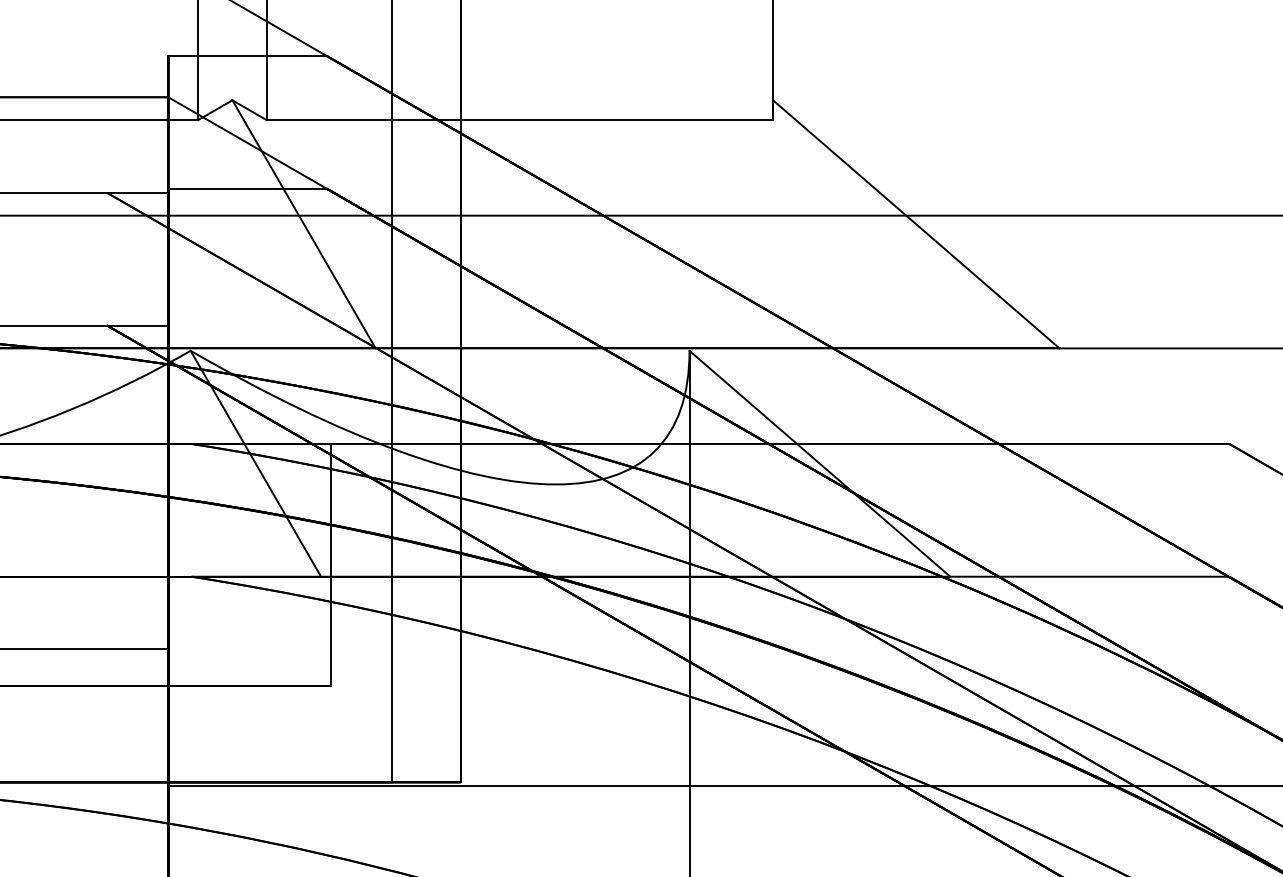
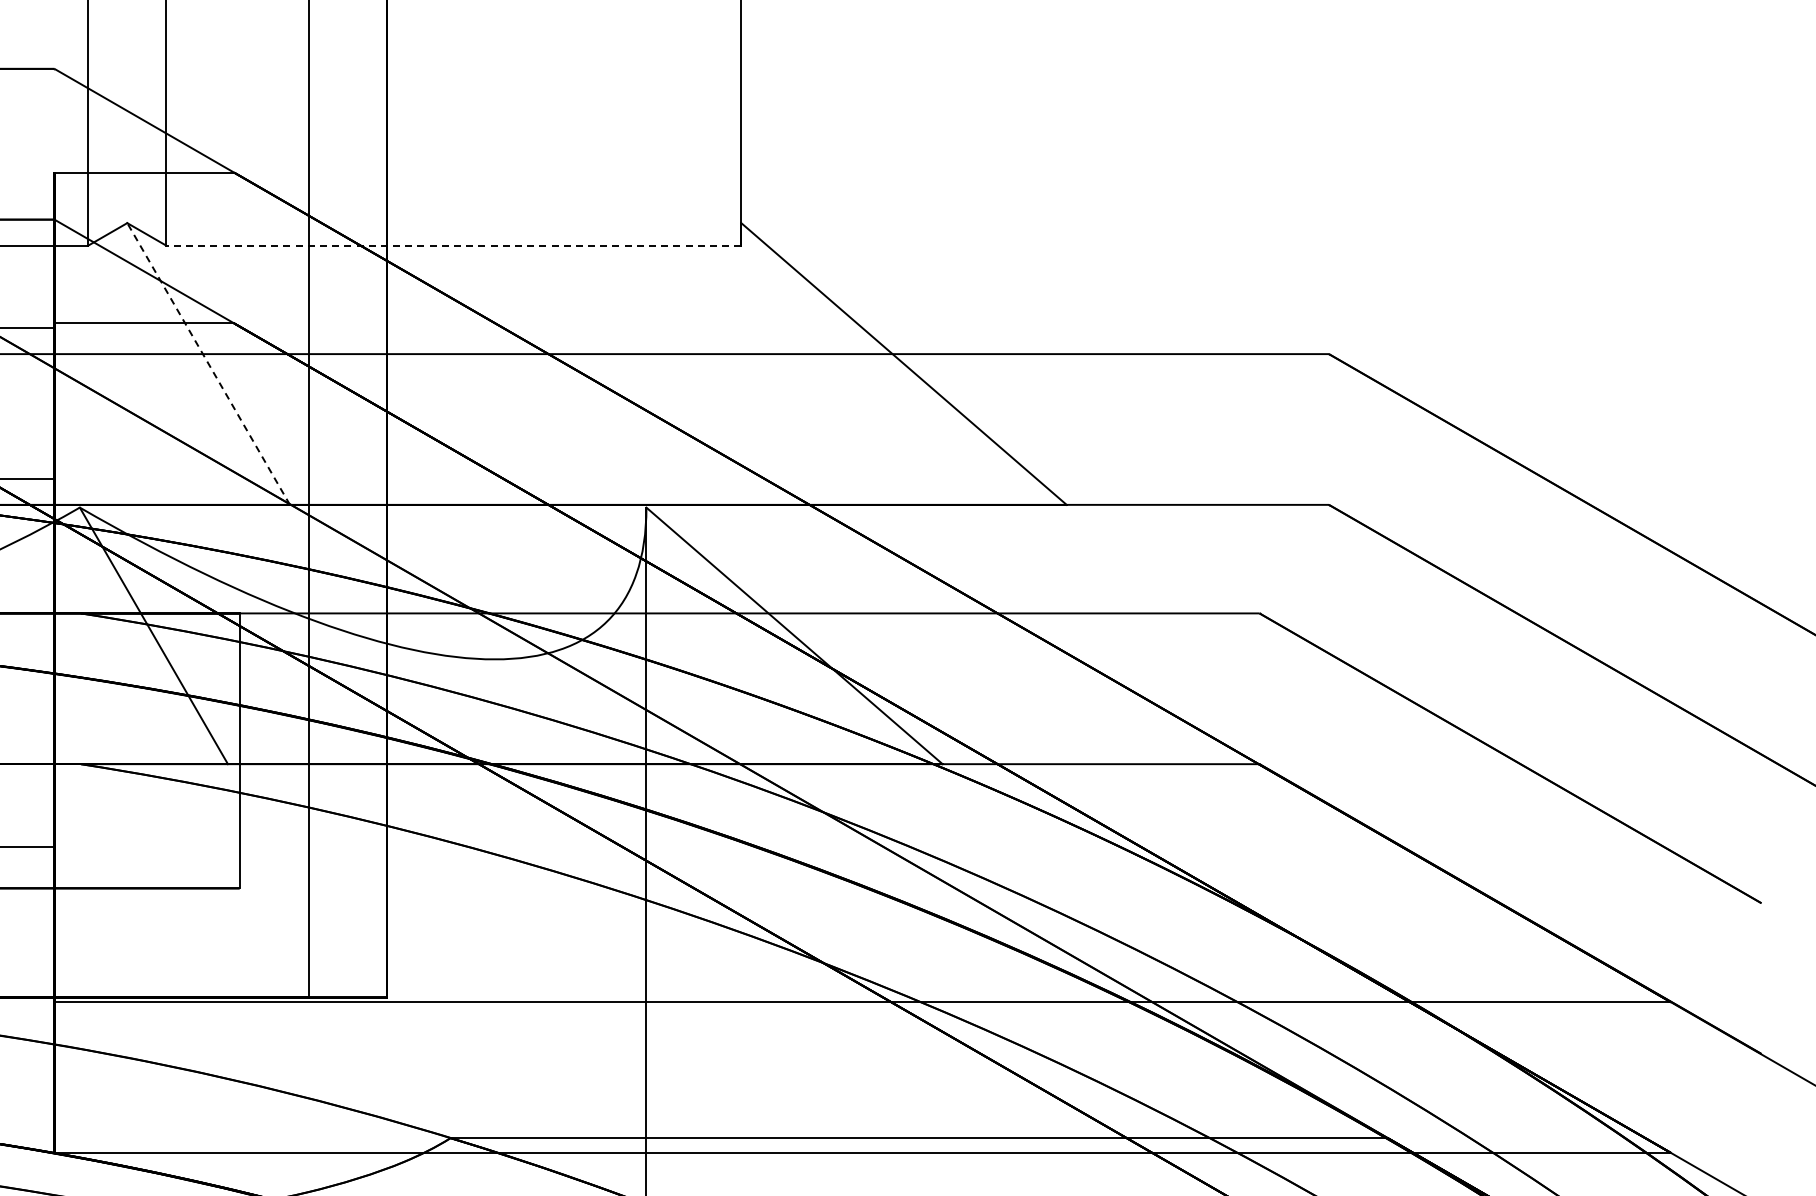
line: (519, 120) -> (453, 245), solid -> dashed
line: (303, 224) -> (208, 364), solid -> dashed

